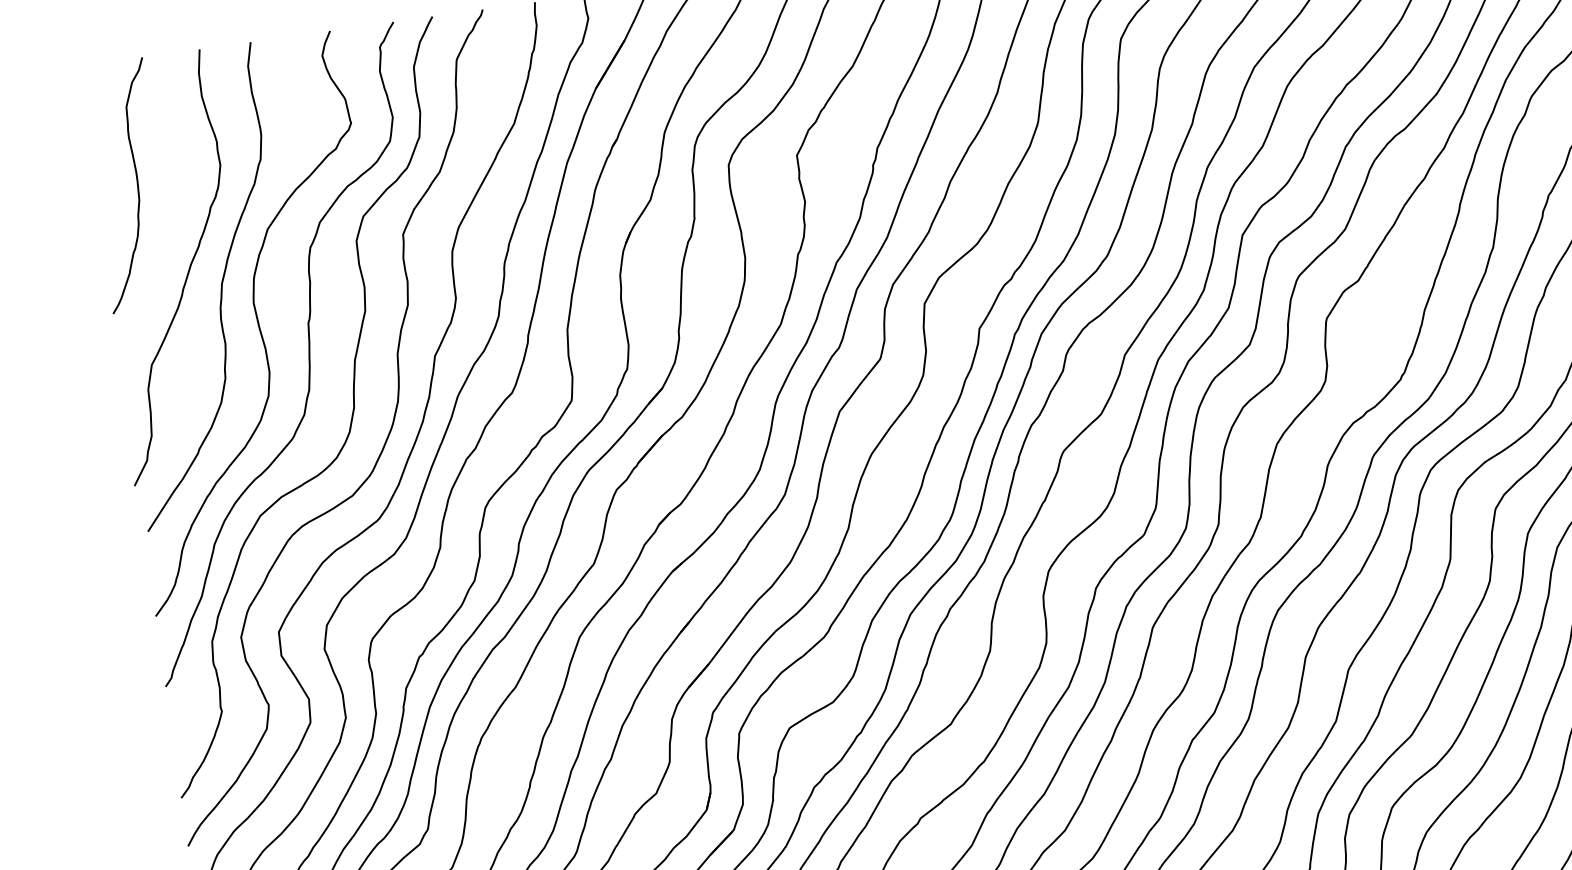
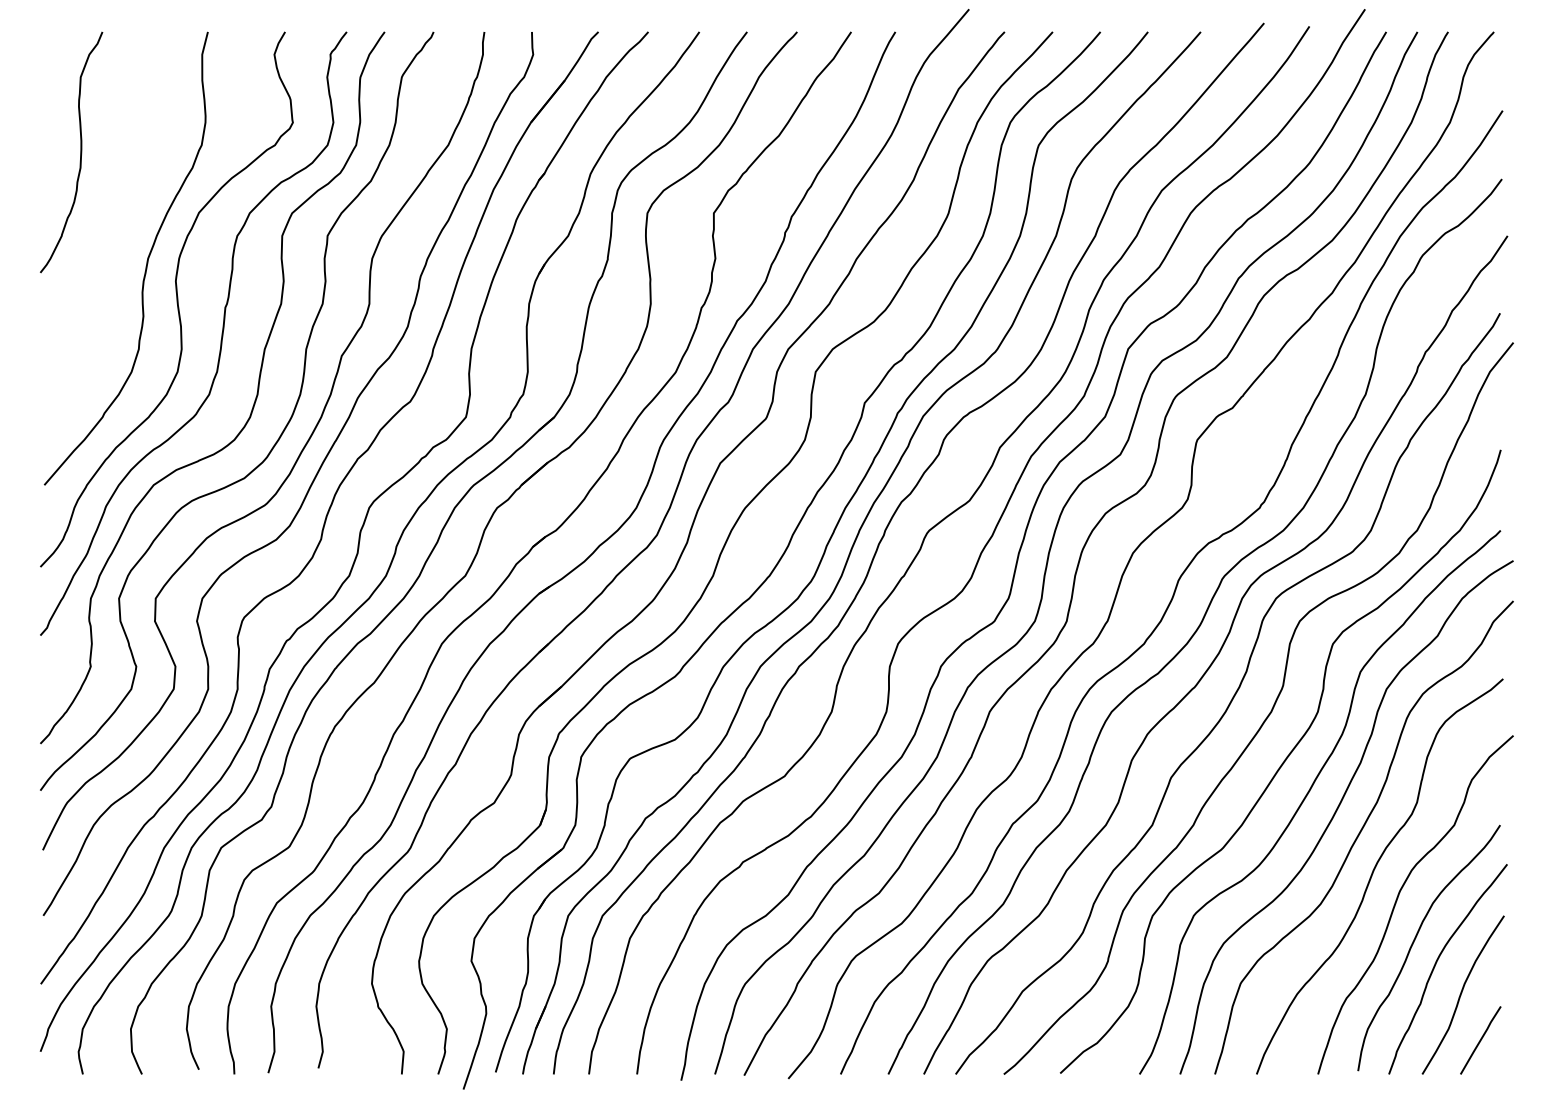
curve: (187, 272) -> (116, 243), removed

